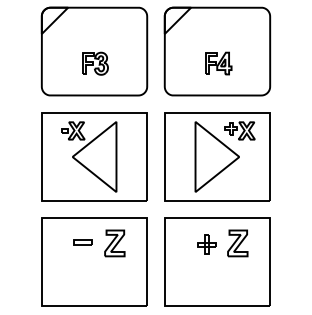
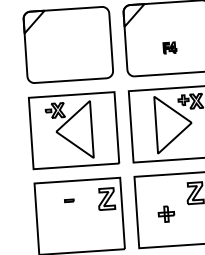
part: (95, 63) -> (69, 54), removed
part: (218, 63) -> (169, 47), size x0.6
part: (82, 242) -> (68, 200), size x0.6
part: (114, 243) -> (106, 199), moved
part: (206, 244) -> (166, 213), moved

